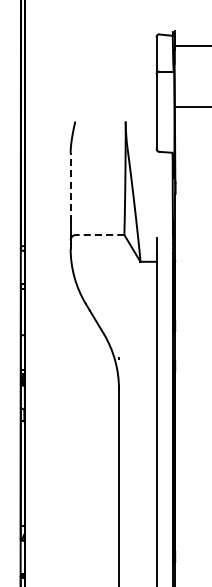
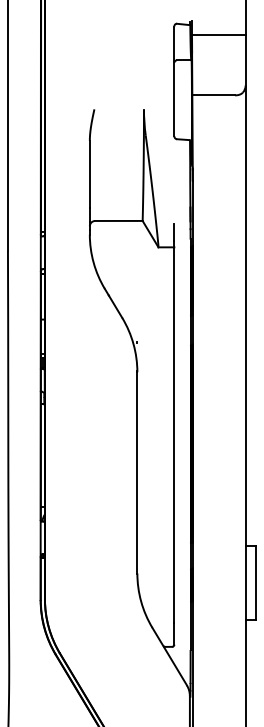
line: (70, 187) -> (89, 174), dashed -> solid
line: (99, 234) -> (118, 220), dashed -> solid

